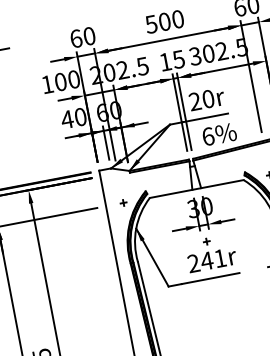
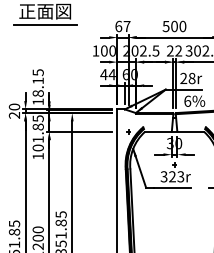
text: (88, 36) -> (126, 26), 60 -> 67
text: (171, 59) -> (174, 50), 15 -> 22
text: (207, 99) -> (191, 78), 20r -> 28r
text: (79, 117) -> (111, 74), 40 -> 44
text: (206, 260) -> (172, 176), 241r -> 323r

